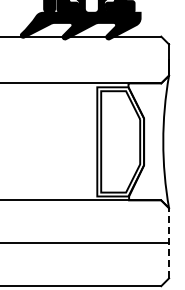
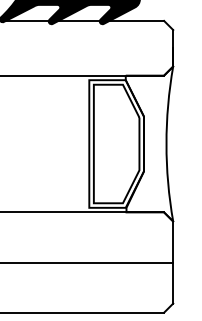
line: (169, 242) -> (173, 261), dashed -> solid

